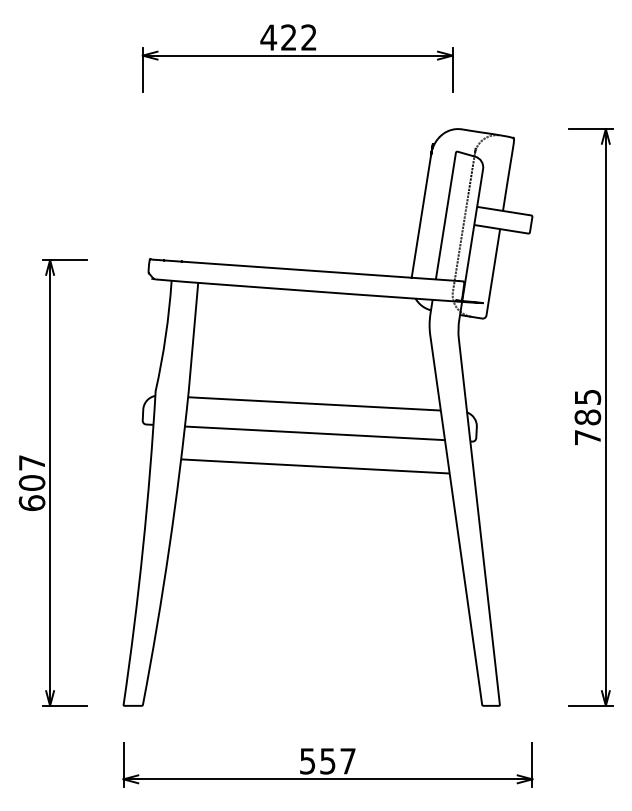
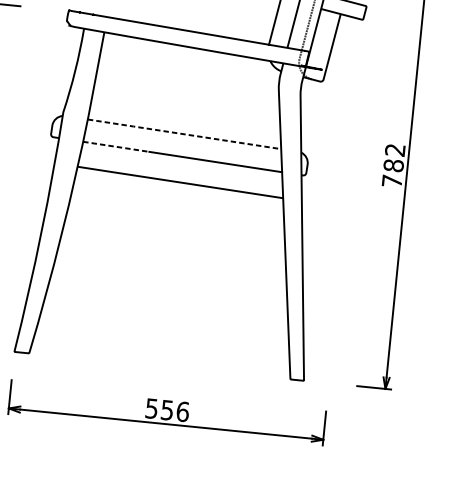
text: (587, 397) -> (395, 150), 785 -> 782
line: (313, 403) -> (183, 133), solid -> dashed
line: (228, 428) -> (116, 146), solid -> dashed
text: (348, 761) -> (183, 411), 557 -> 556

